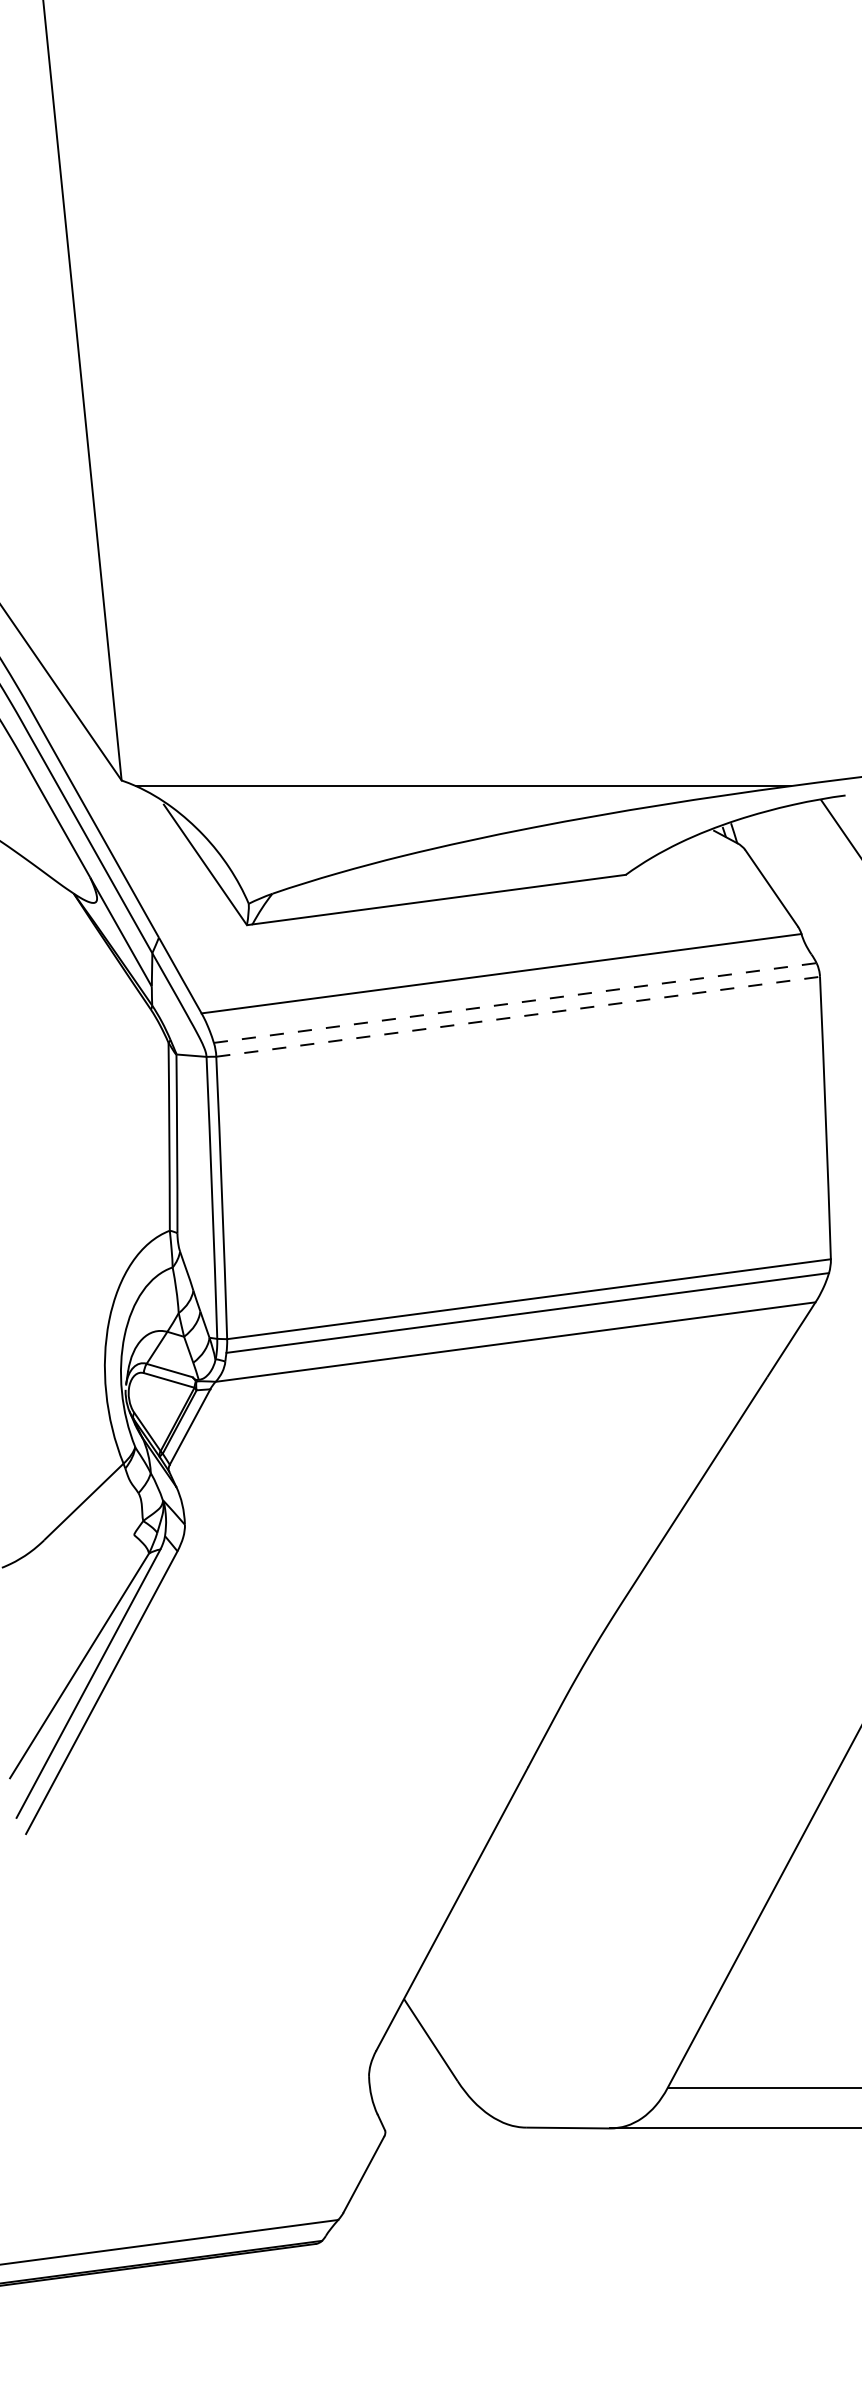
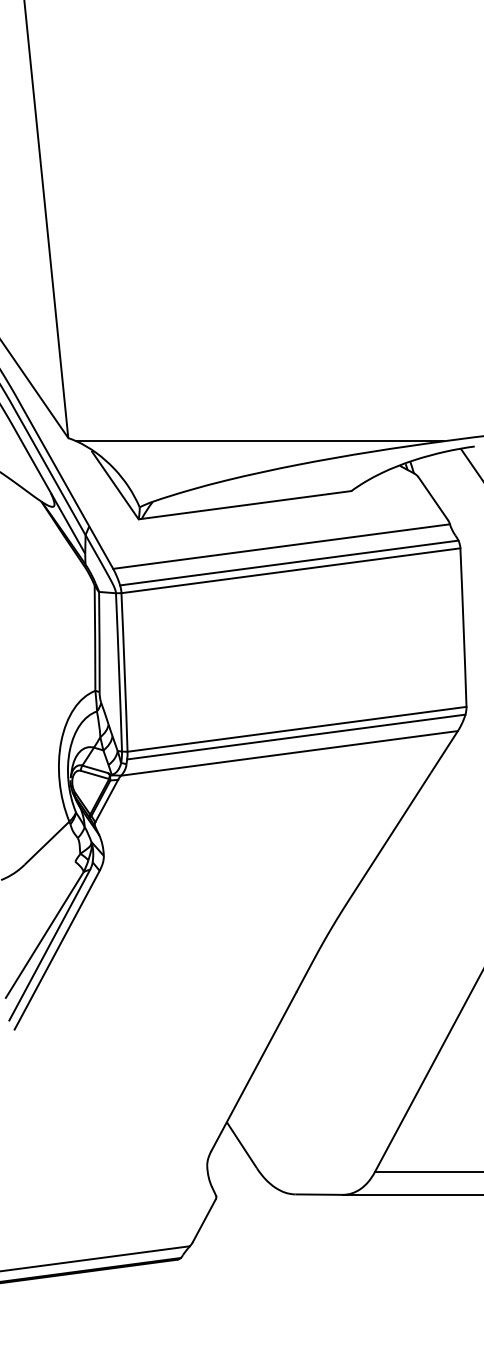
line: (515, 1003) -> (289, 563), dashed -> solid
line: (517, 1016) -> (290, 570), dashed -> solid

